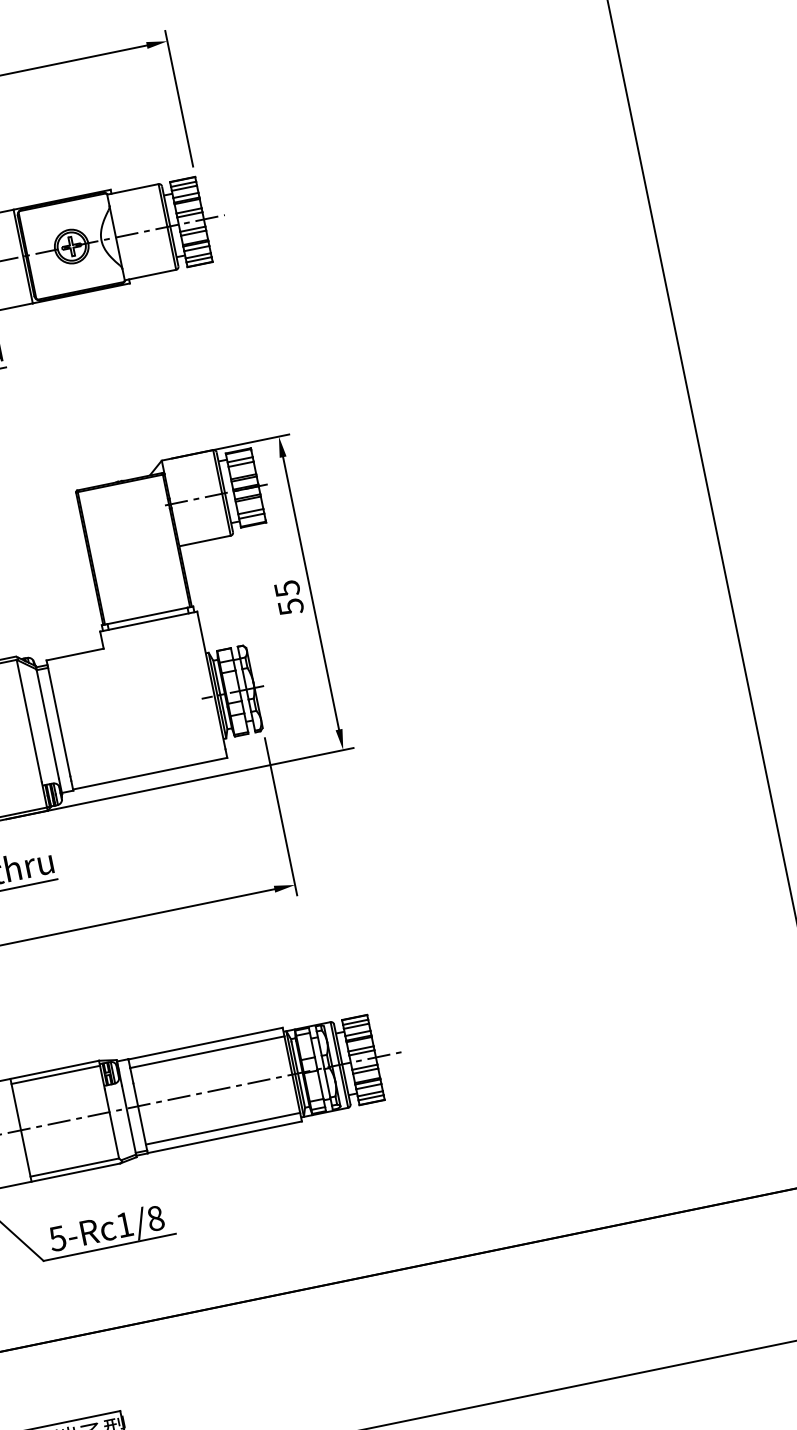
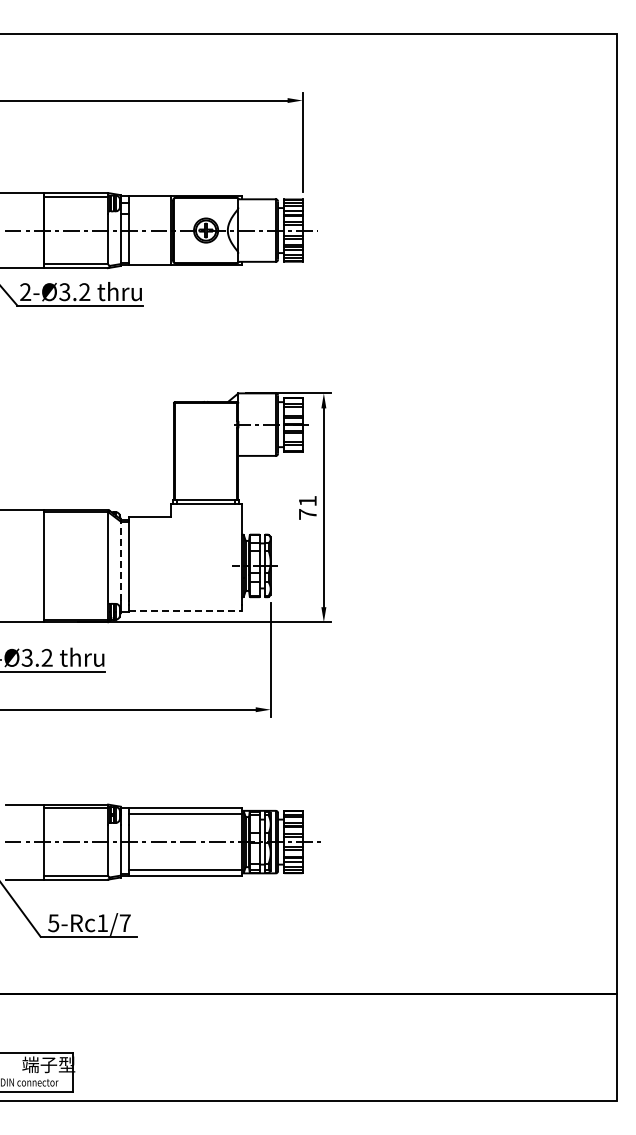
text: (288, 597) -> (307, 507), 55 -> 71
line: (47, 724) -> (120, 561), solid -> dashed
line: (150, 773) -> (185, 610), solid -> dashed
text: (154, 1219) -> (124, 923), 5-Rc1/8 -> 5-Rc1/7

